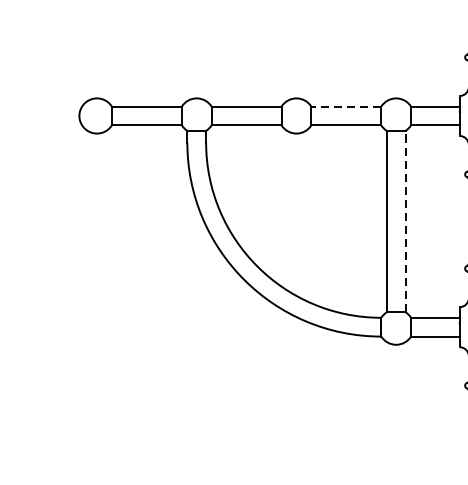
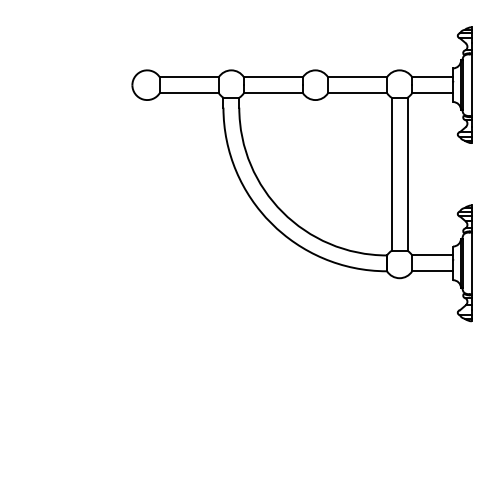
line: (346, 106) -> (357, 77), dashed -> solid
line: (405, 221) -> (407, 174), dashed -> solid

